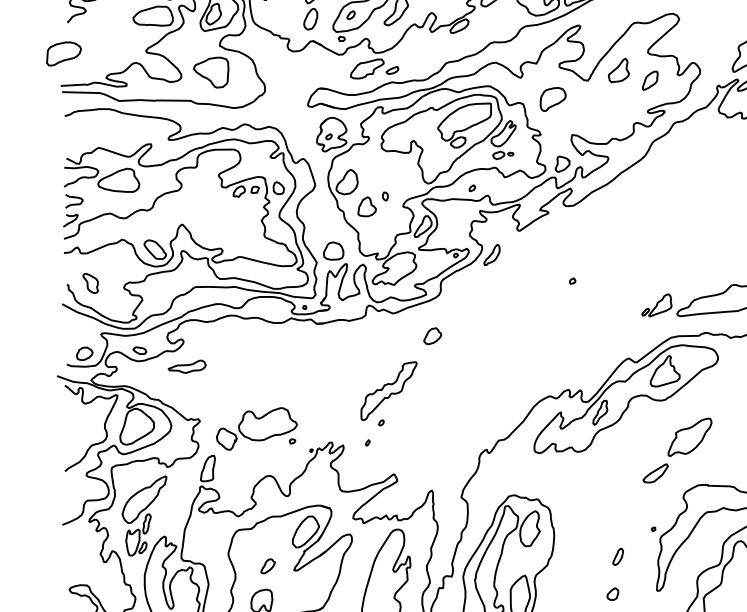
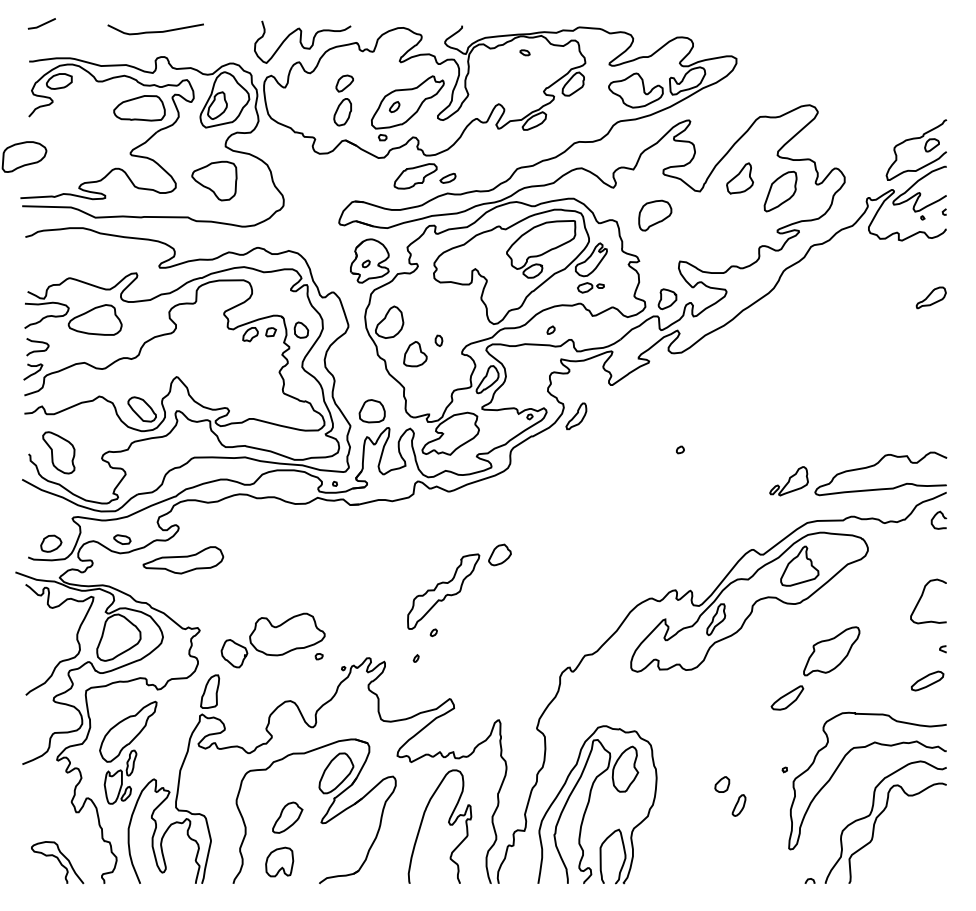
part: (650, 80) -> (780, 191), size x1.67
part: (90, 283) -> (58, 452), size x1.67
part: (432, 335) -> (499, 554), moved
part: (187, 366) -> (183, 560), size x1.67
part: (267, 566) -> (287, 817), size x1.67
part: (613, 594) -> (722, 784), moved

